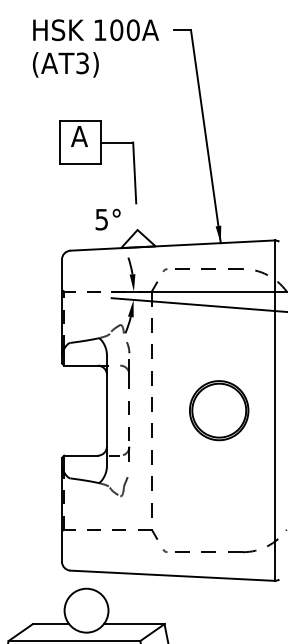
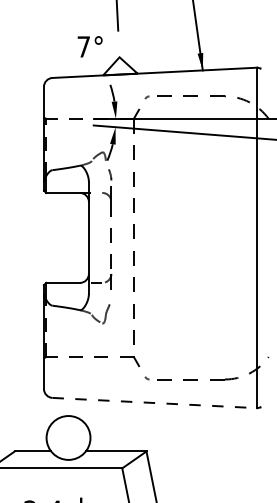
text: (101, 219) -> (83, 46), 5° -> 7°
part: (219, 410) -> (201, 237), removed
line: (172, 575) -> (154, 402), solid -> dashed

